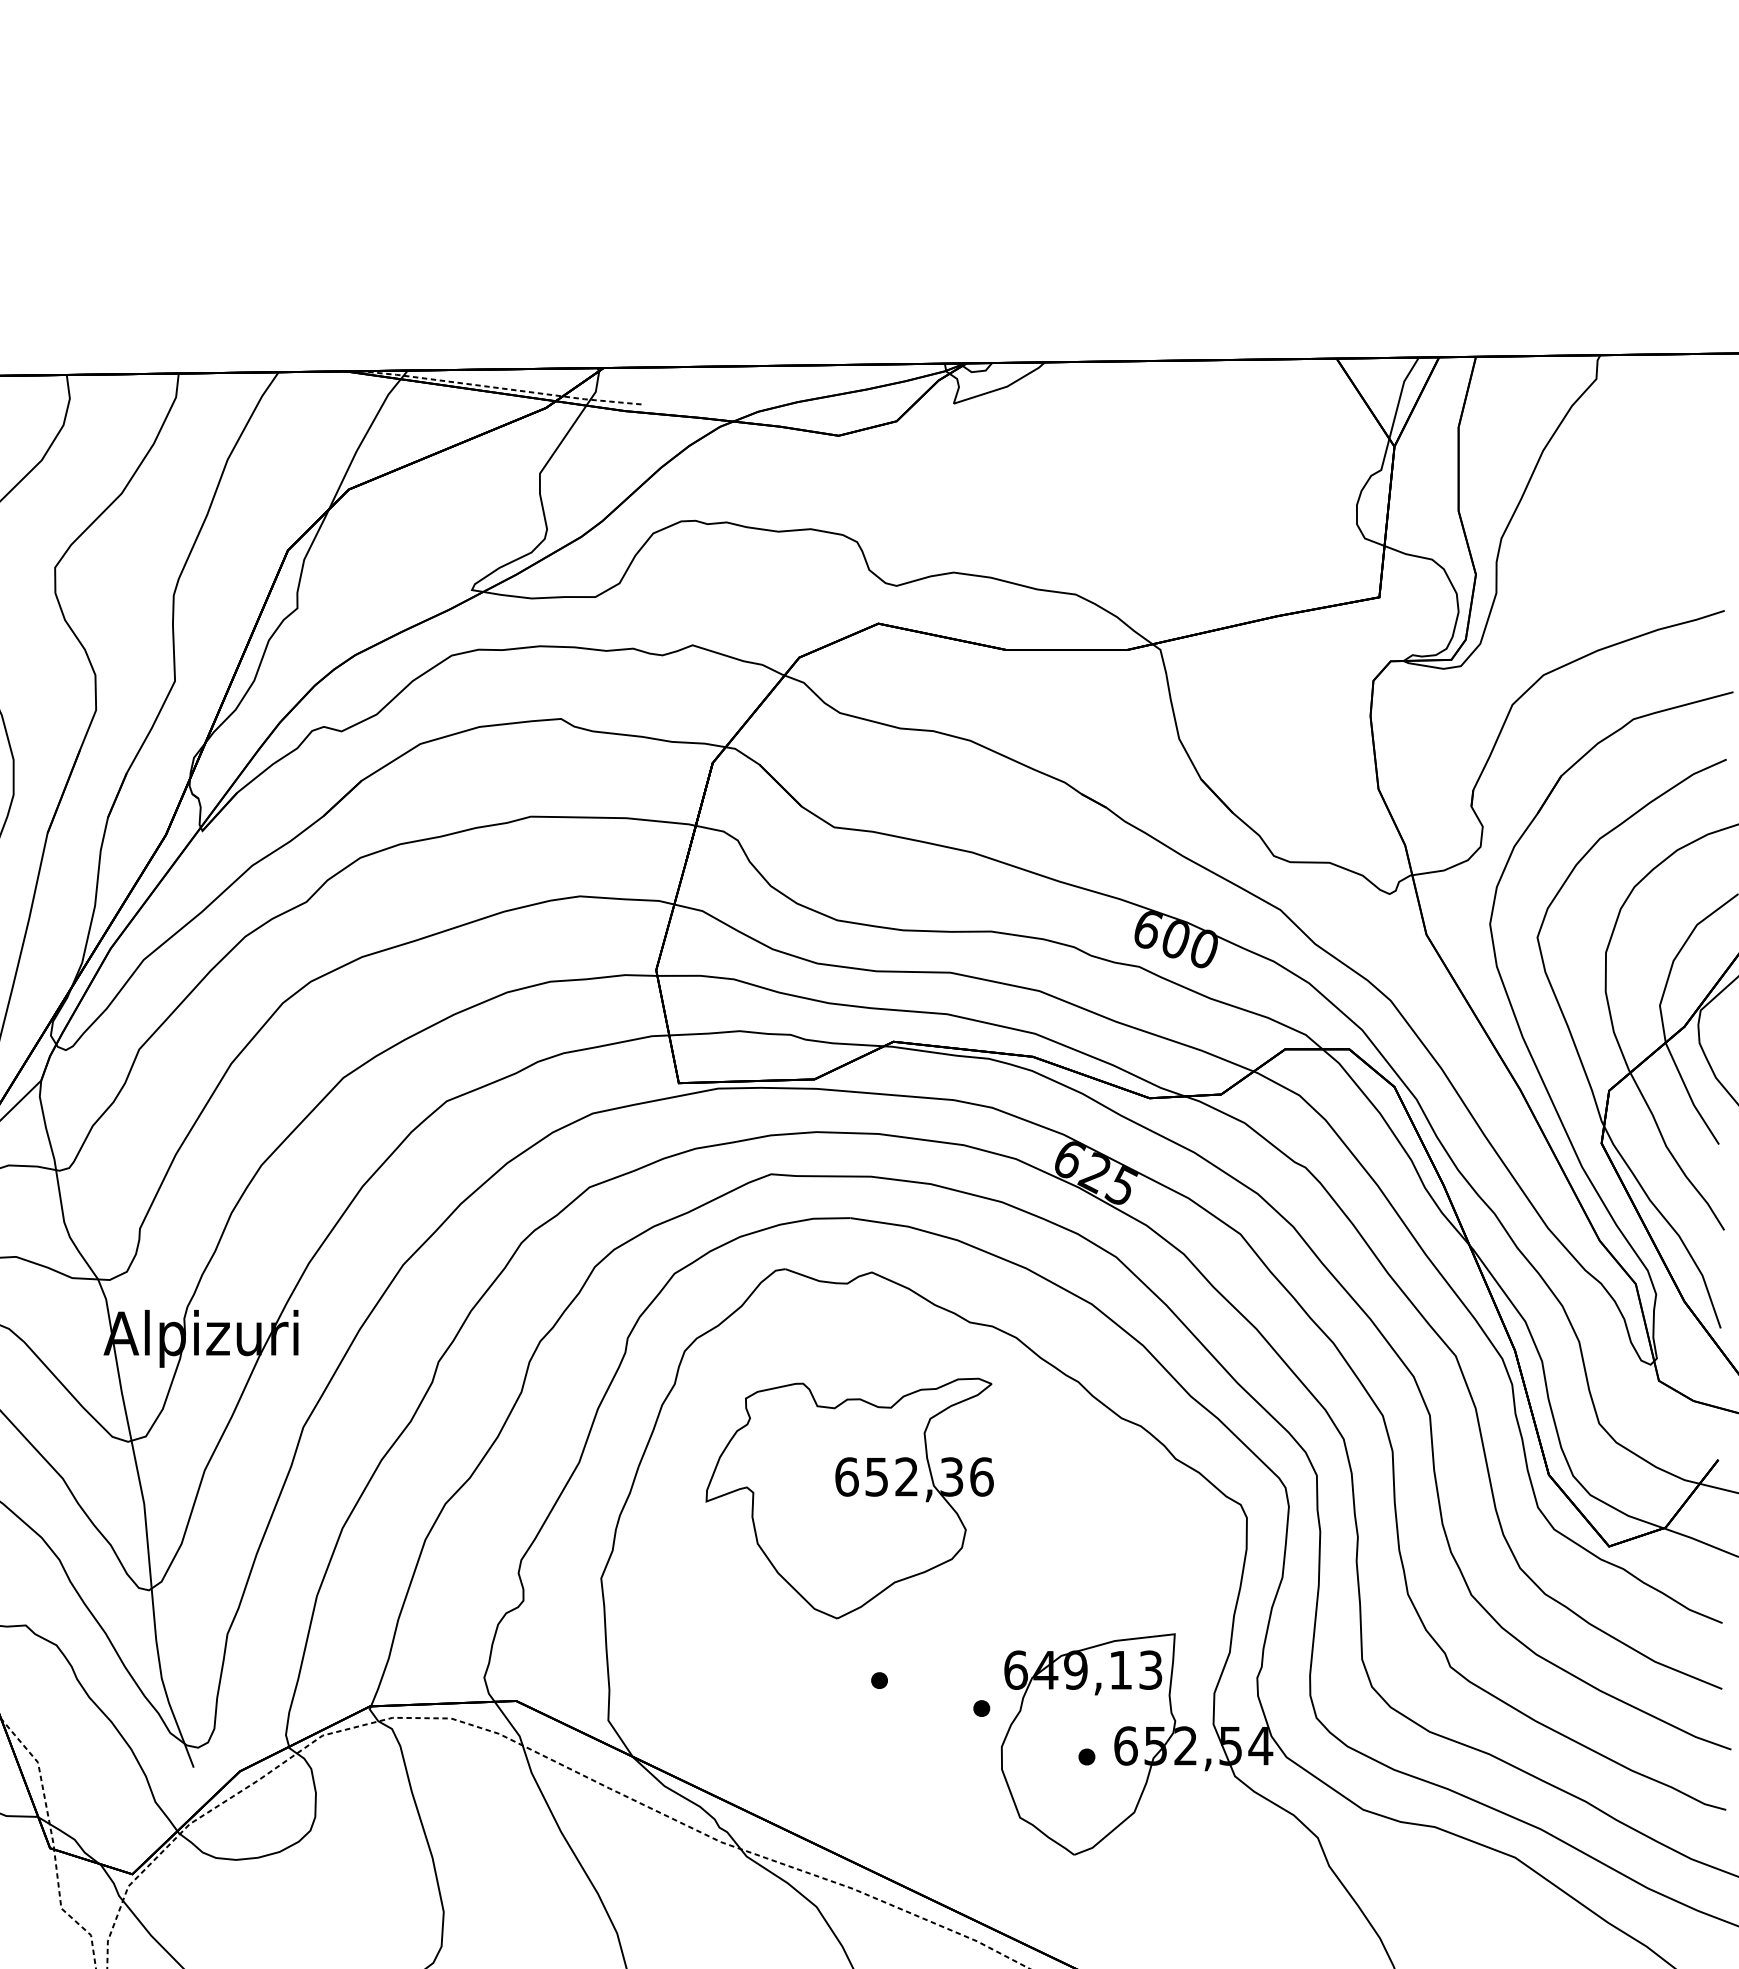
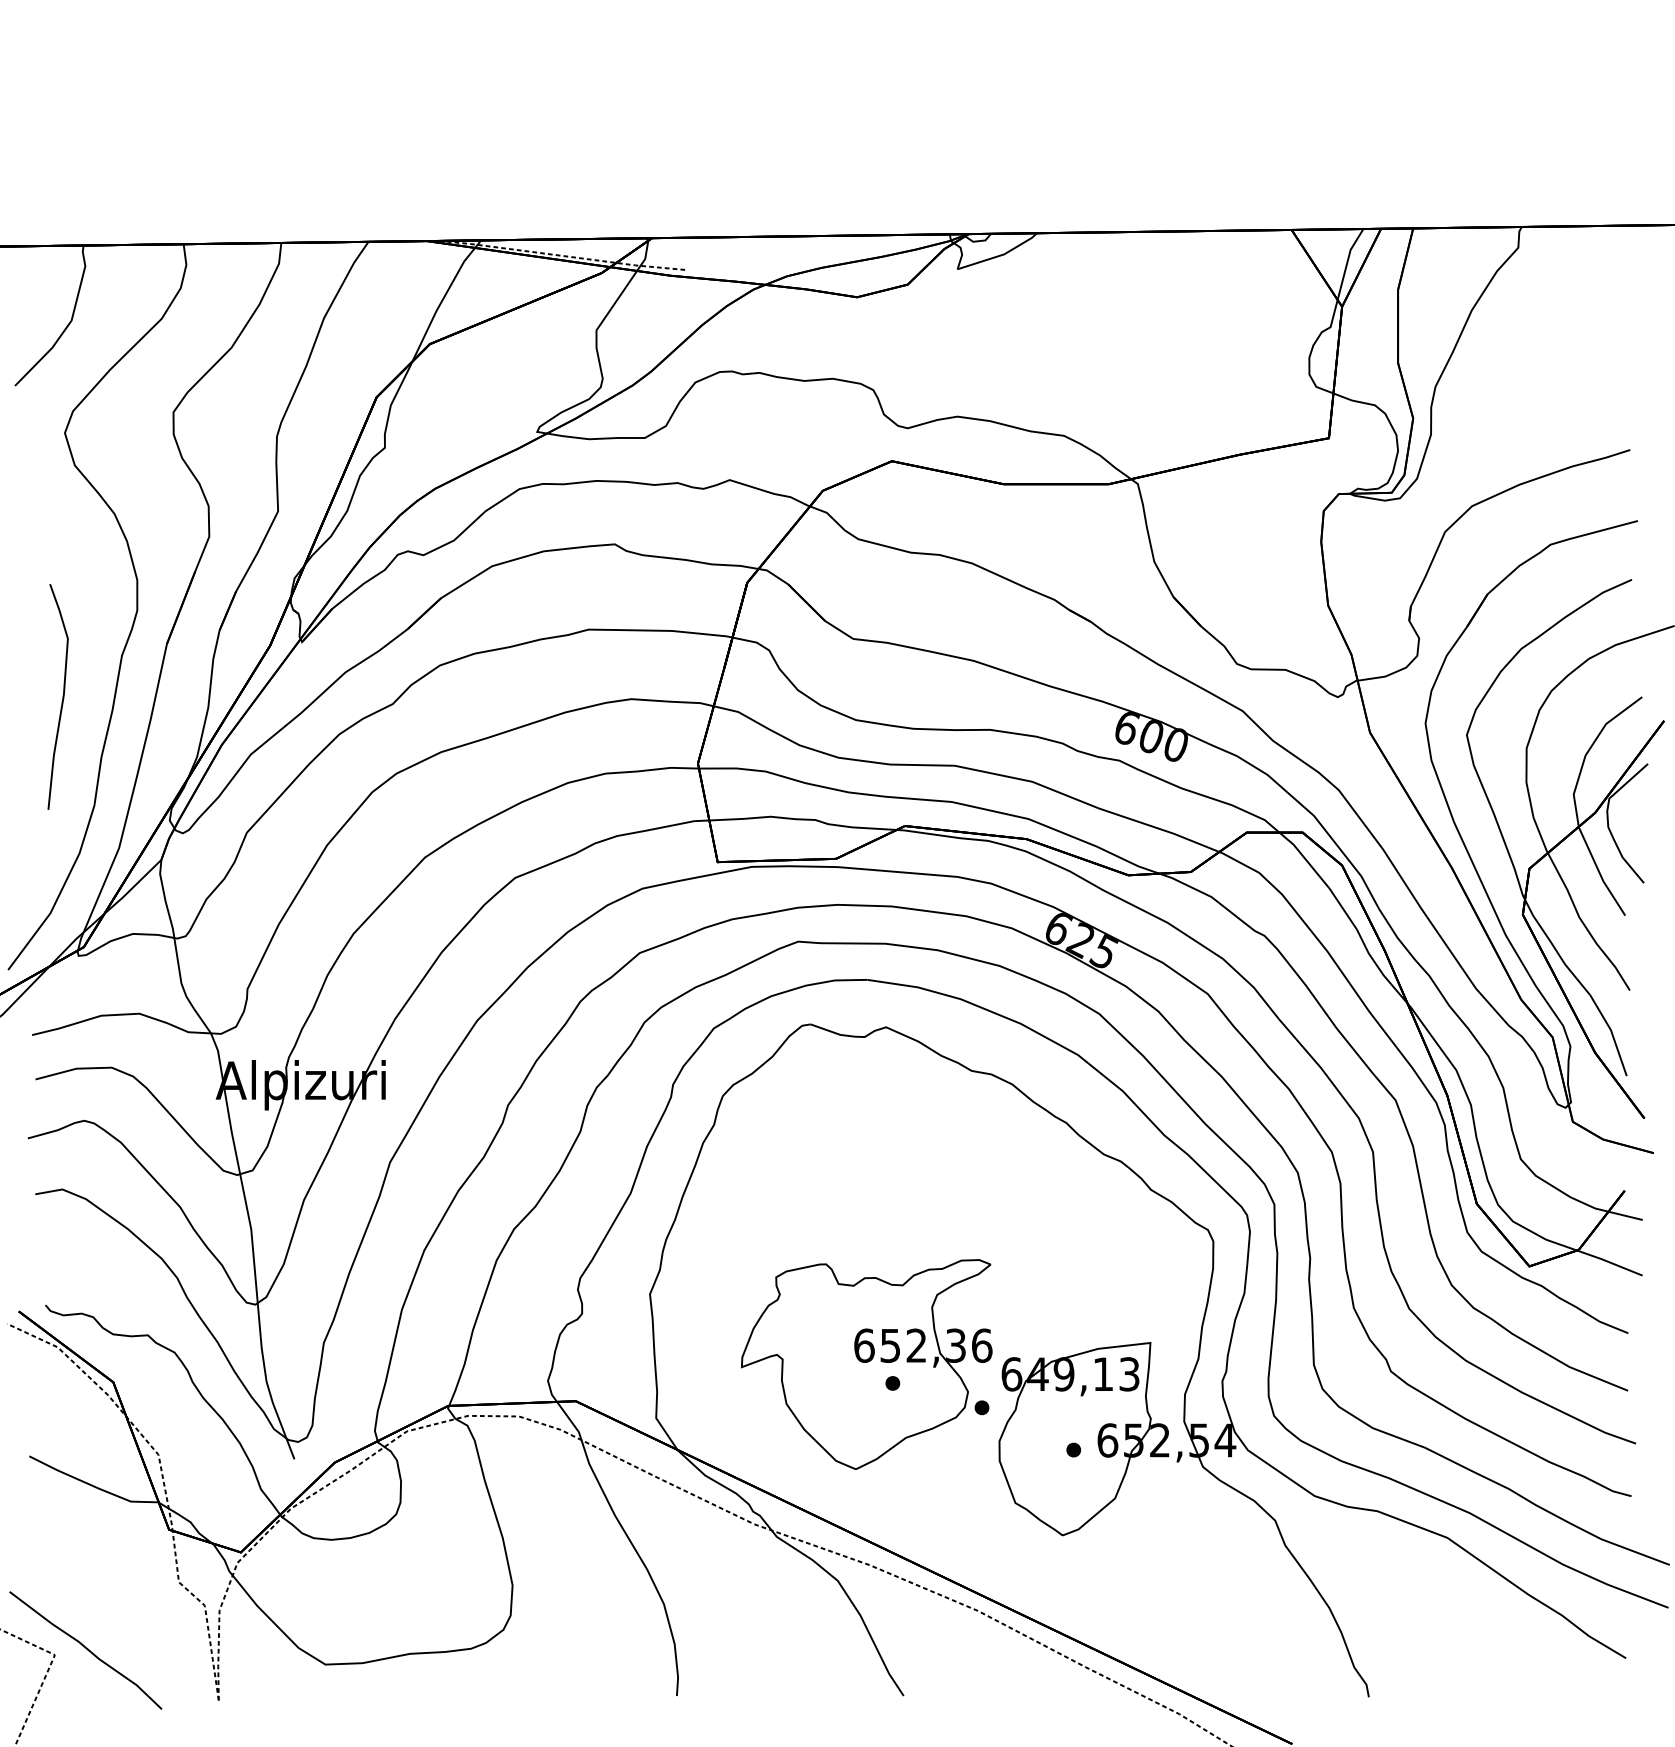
part: (849, 1498) -> (866, 1364), moved

